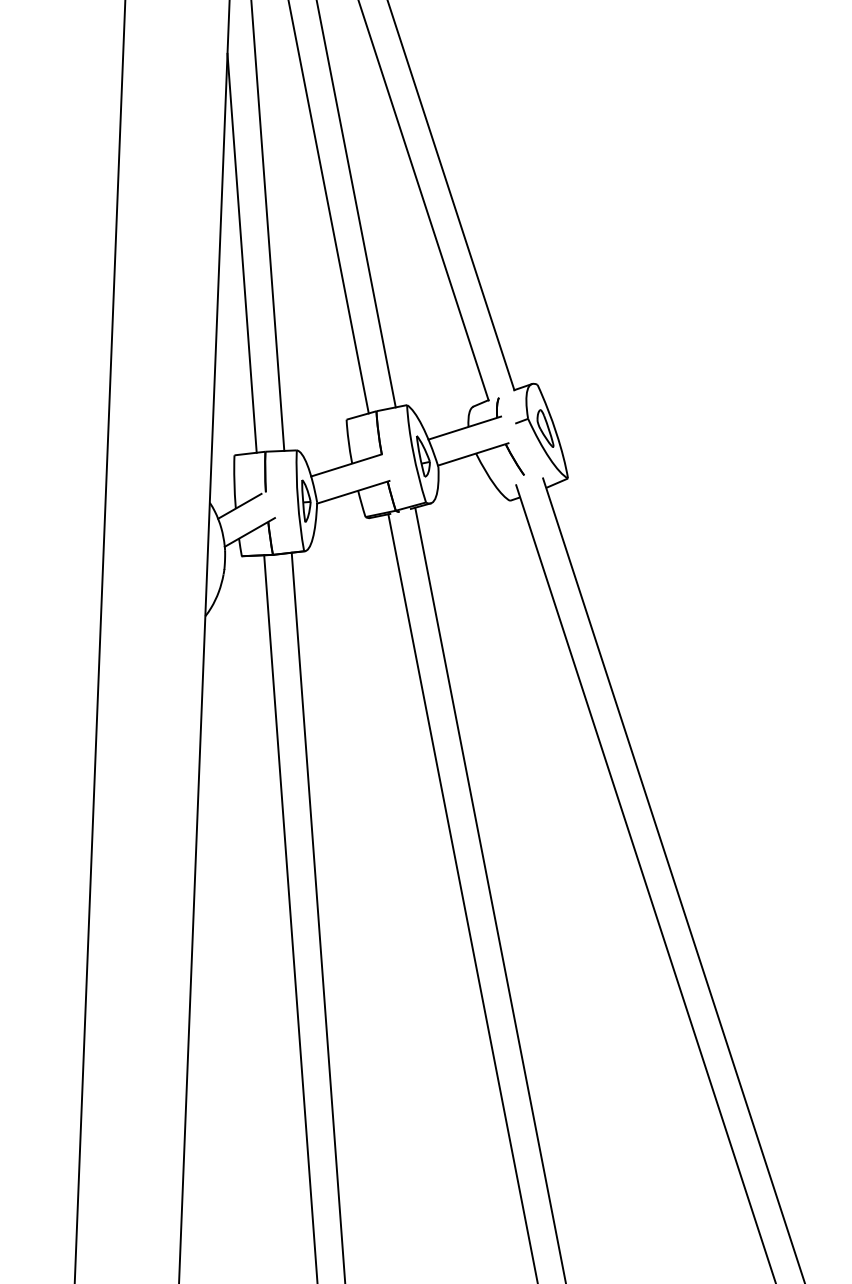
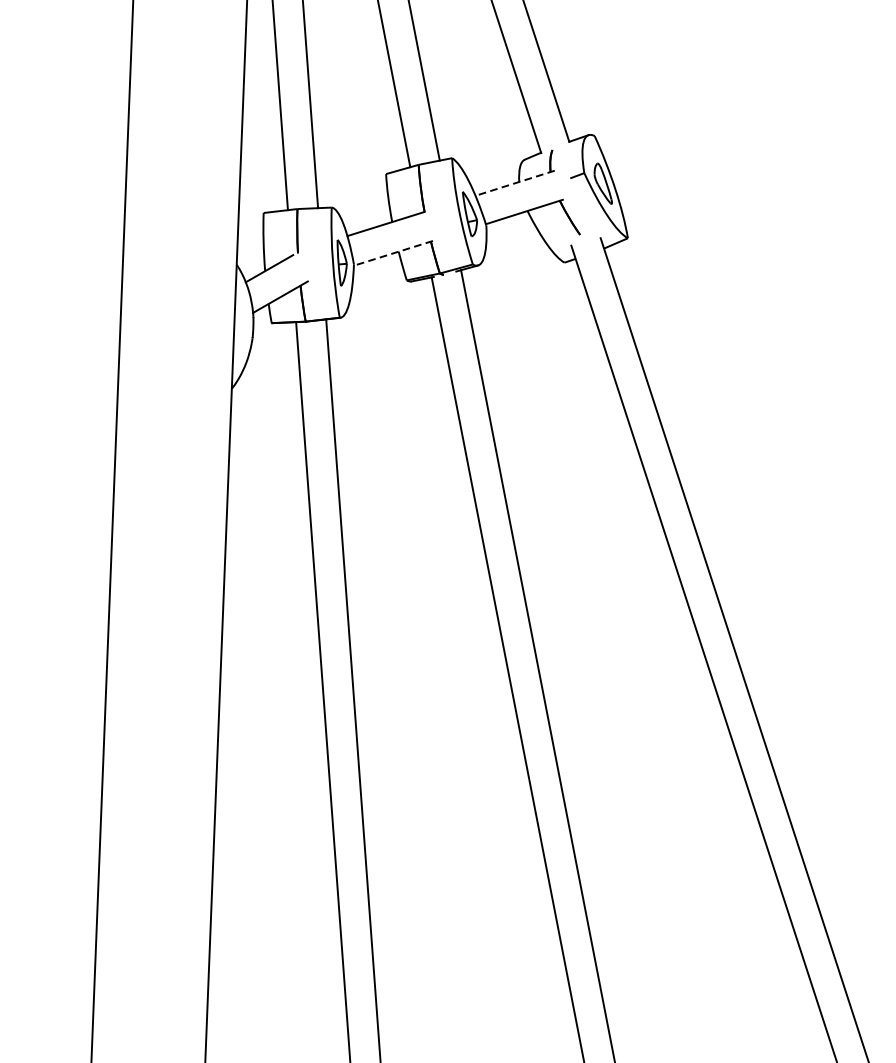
line: (464, 428) -> (514, 183), solid -> dashed
line: (353, 492) -> (393, 253), solid -> dashed

